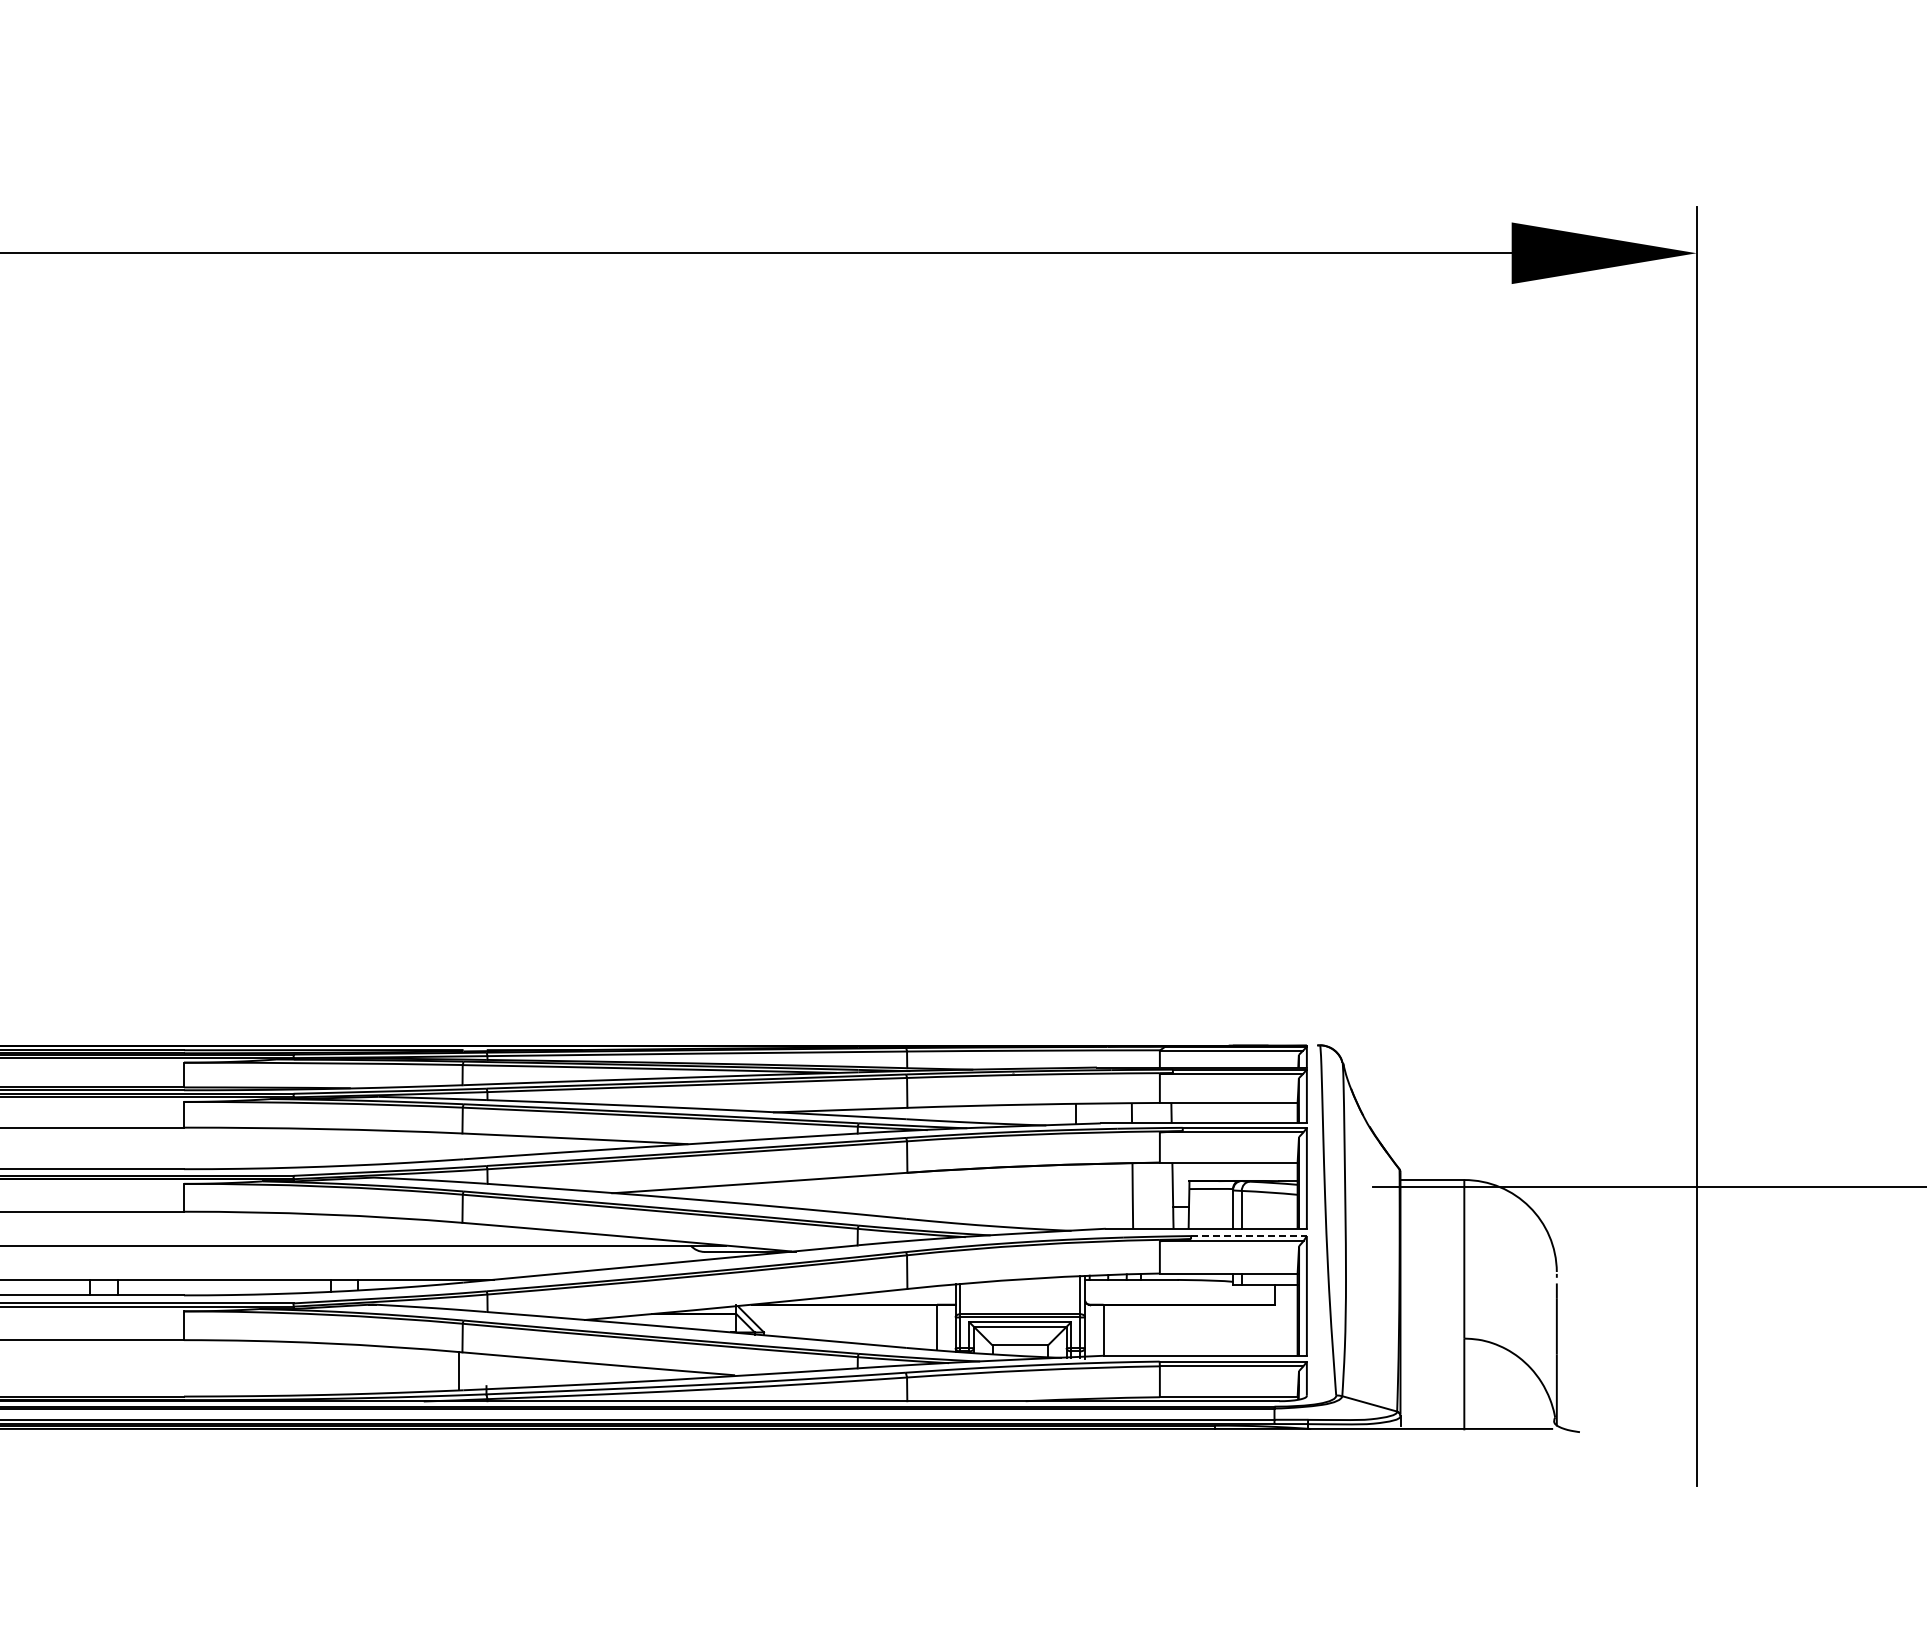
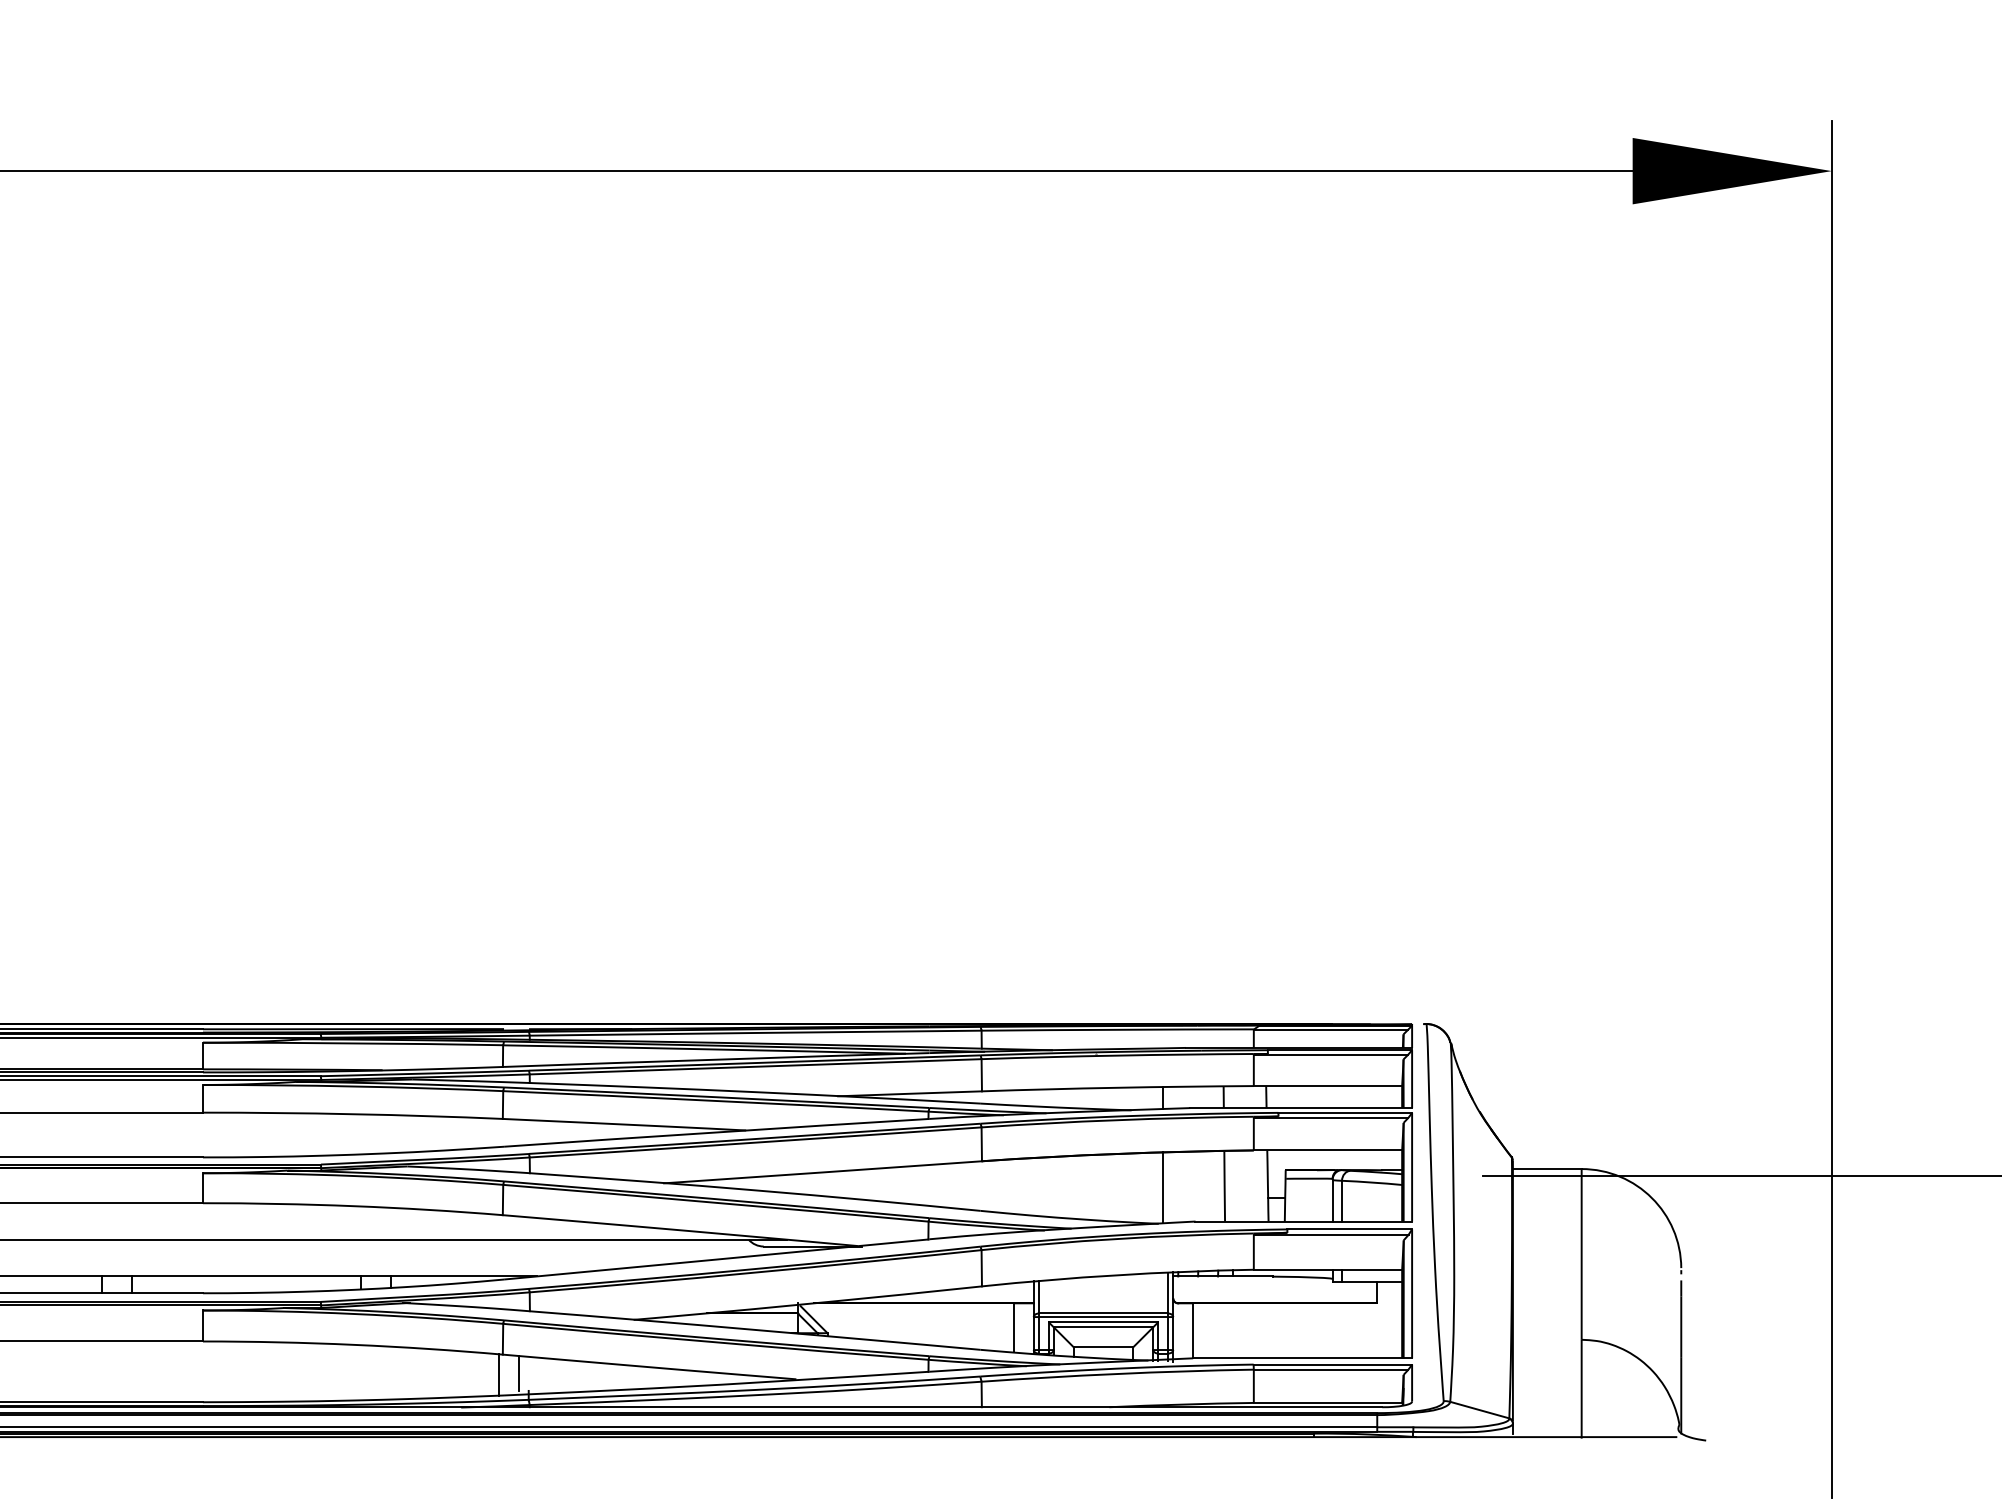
line: (1075, 1197) -> (1162, 1187), added
line: (1248, 1236) -> (1349, 1229), dashed -> solid
line: (477, 1369) -> (519, 1373), added

